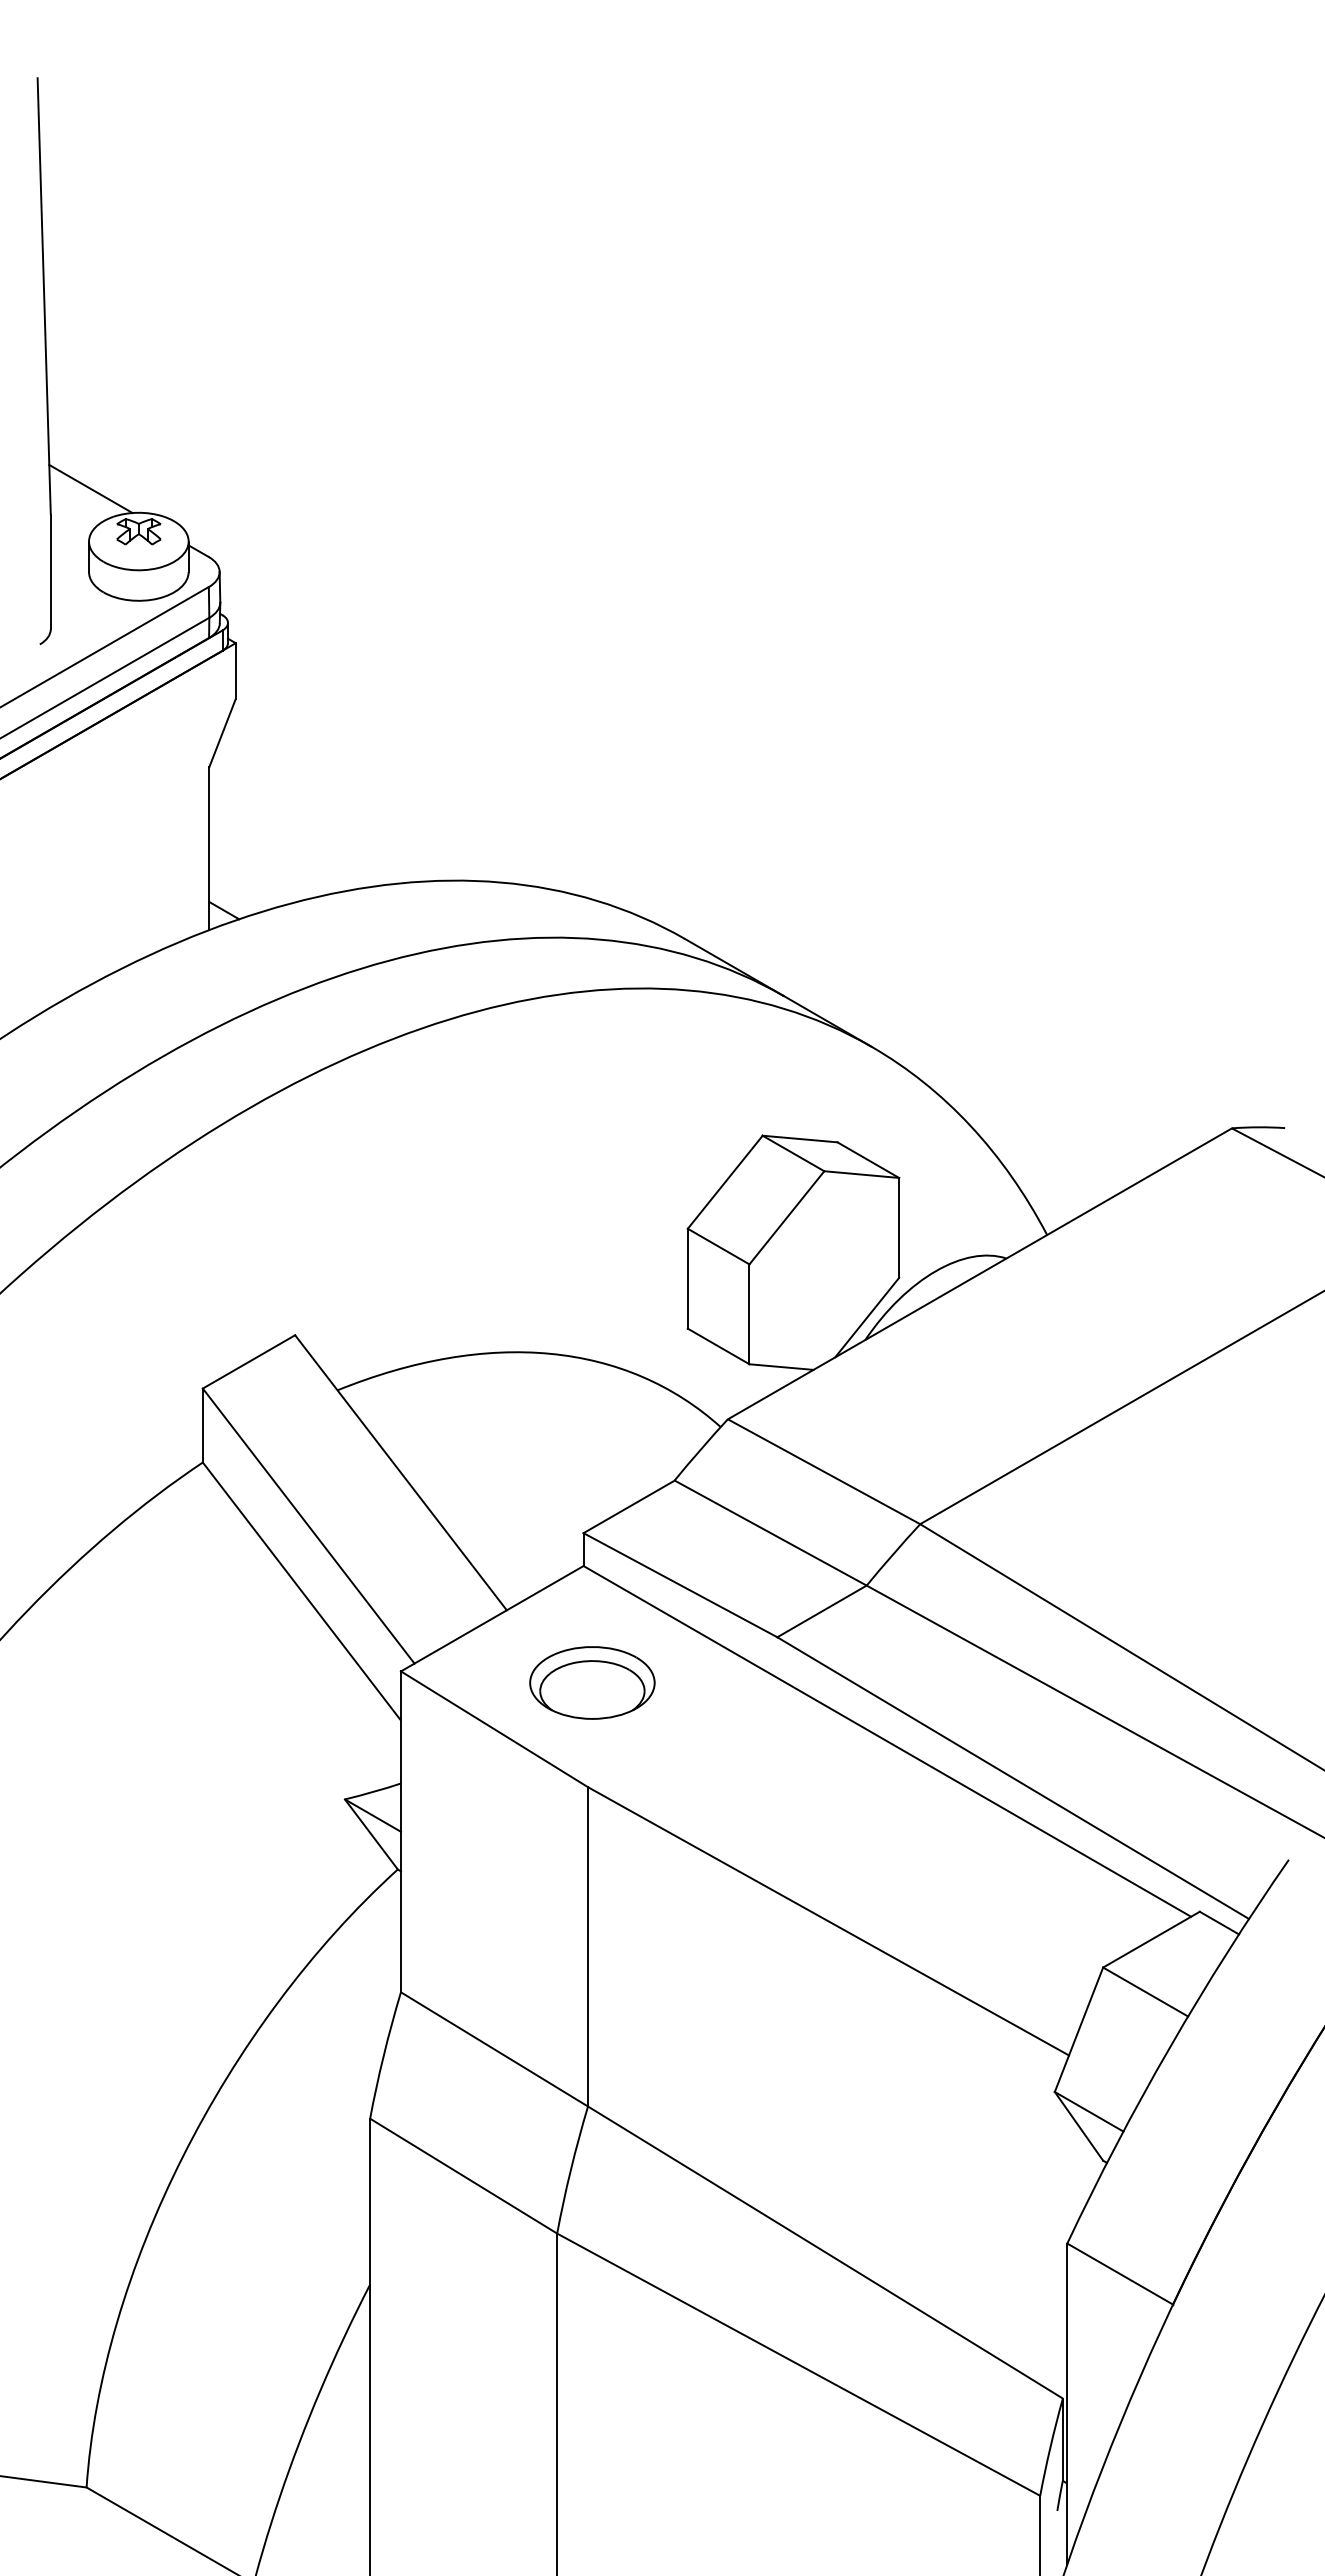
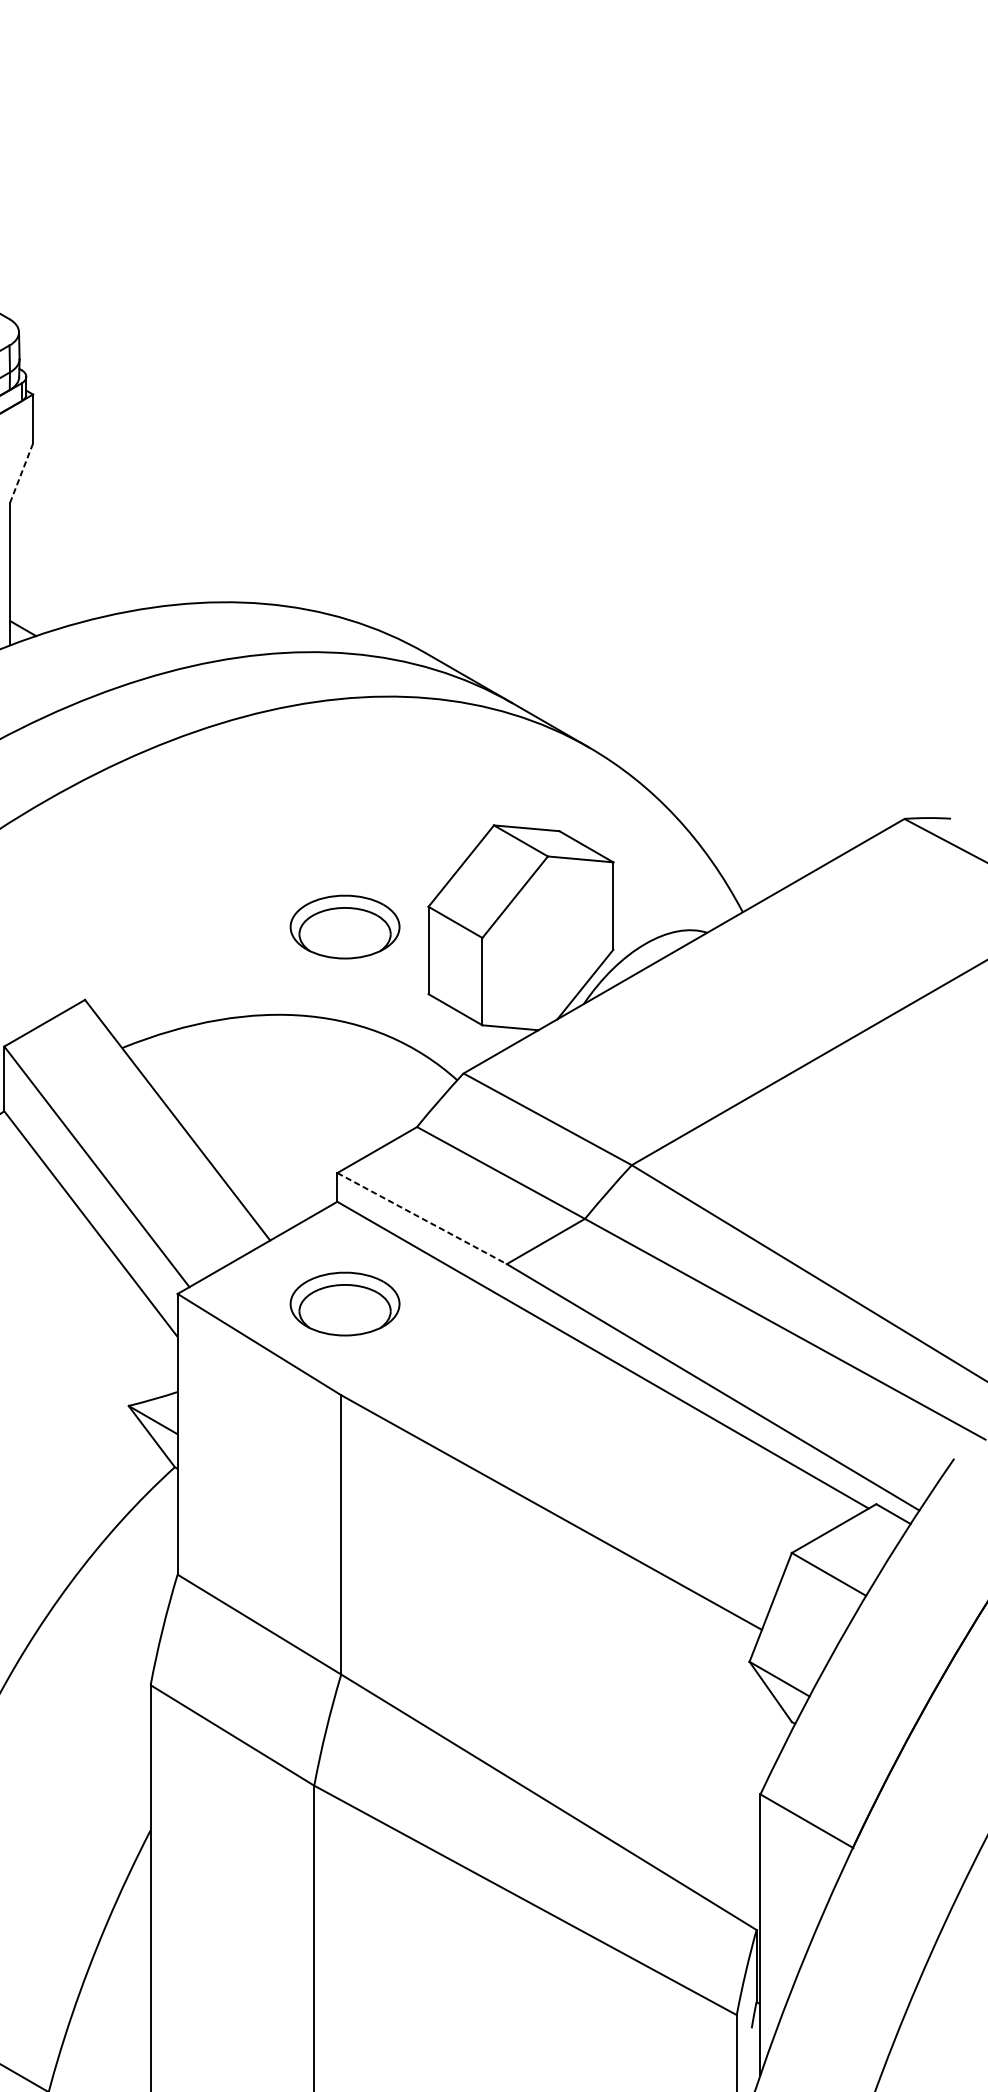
line: (222, 733) -> (21, 473), solid -> dashed
part: (592, 1251) -> (345, 926), added
line: (680, 1585) -> (422, 1218), solid -> dashed

